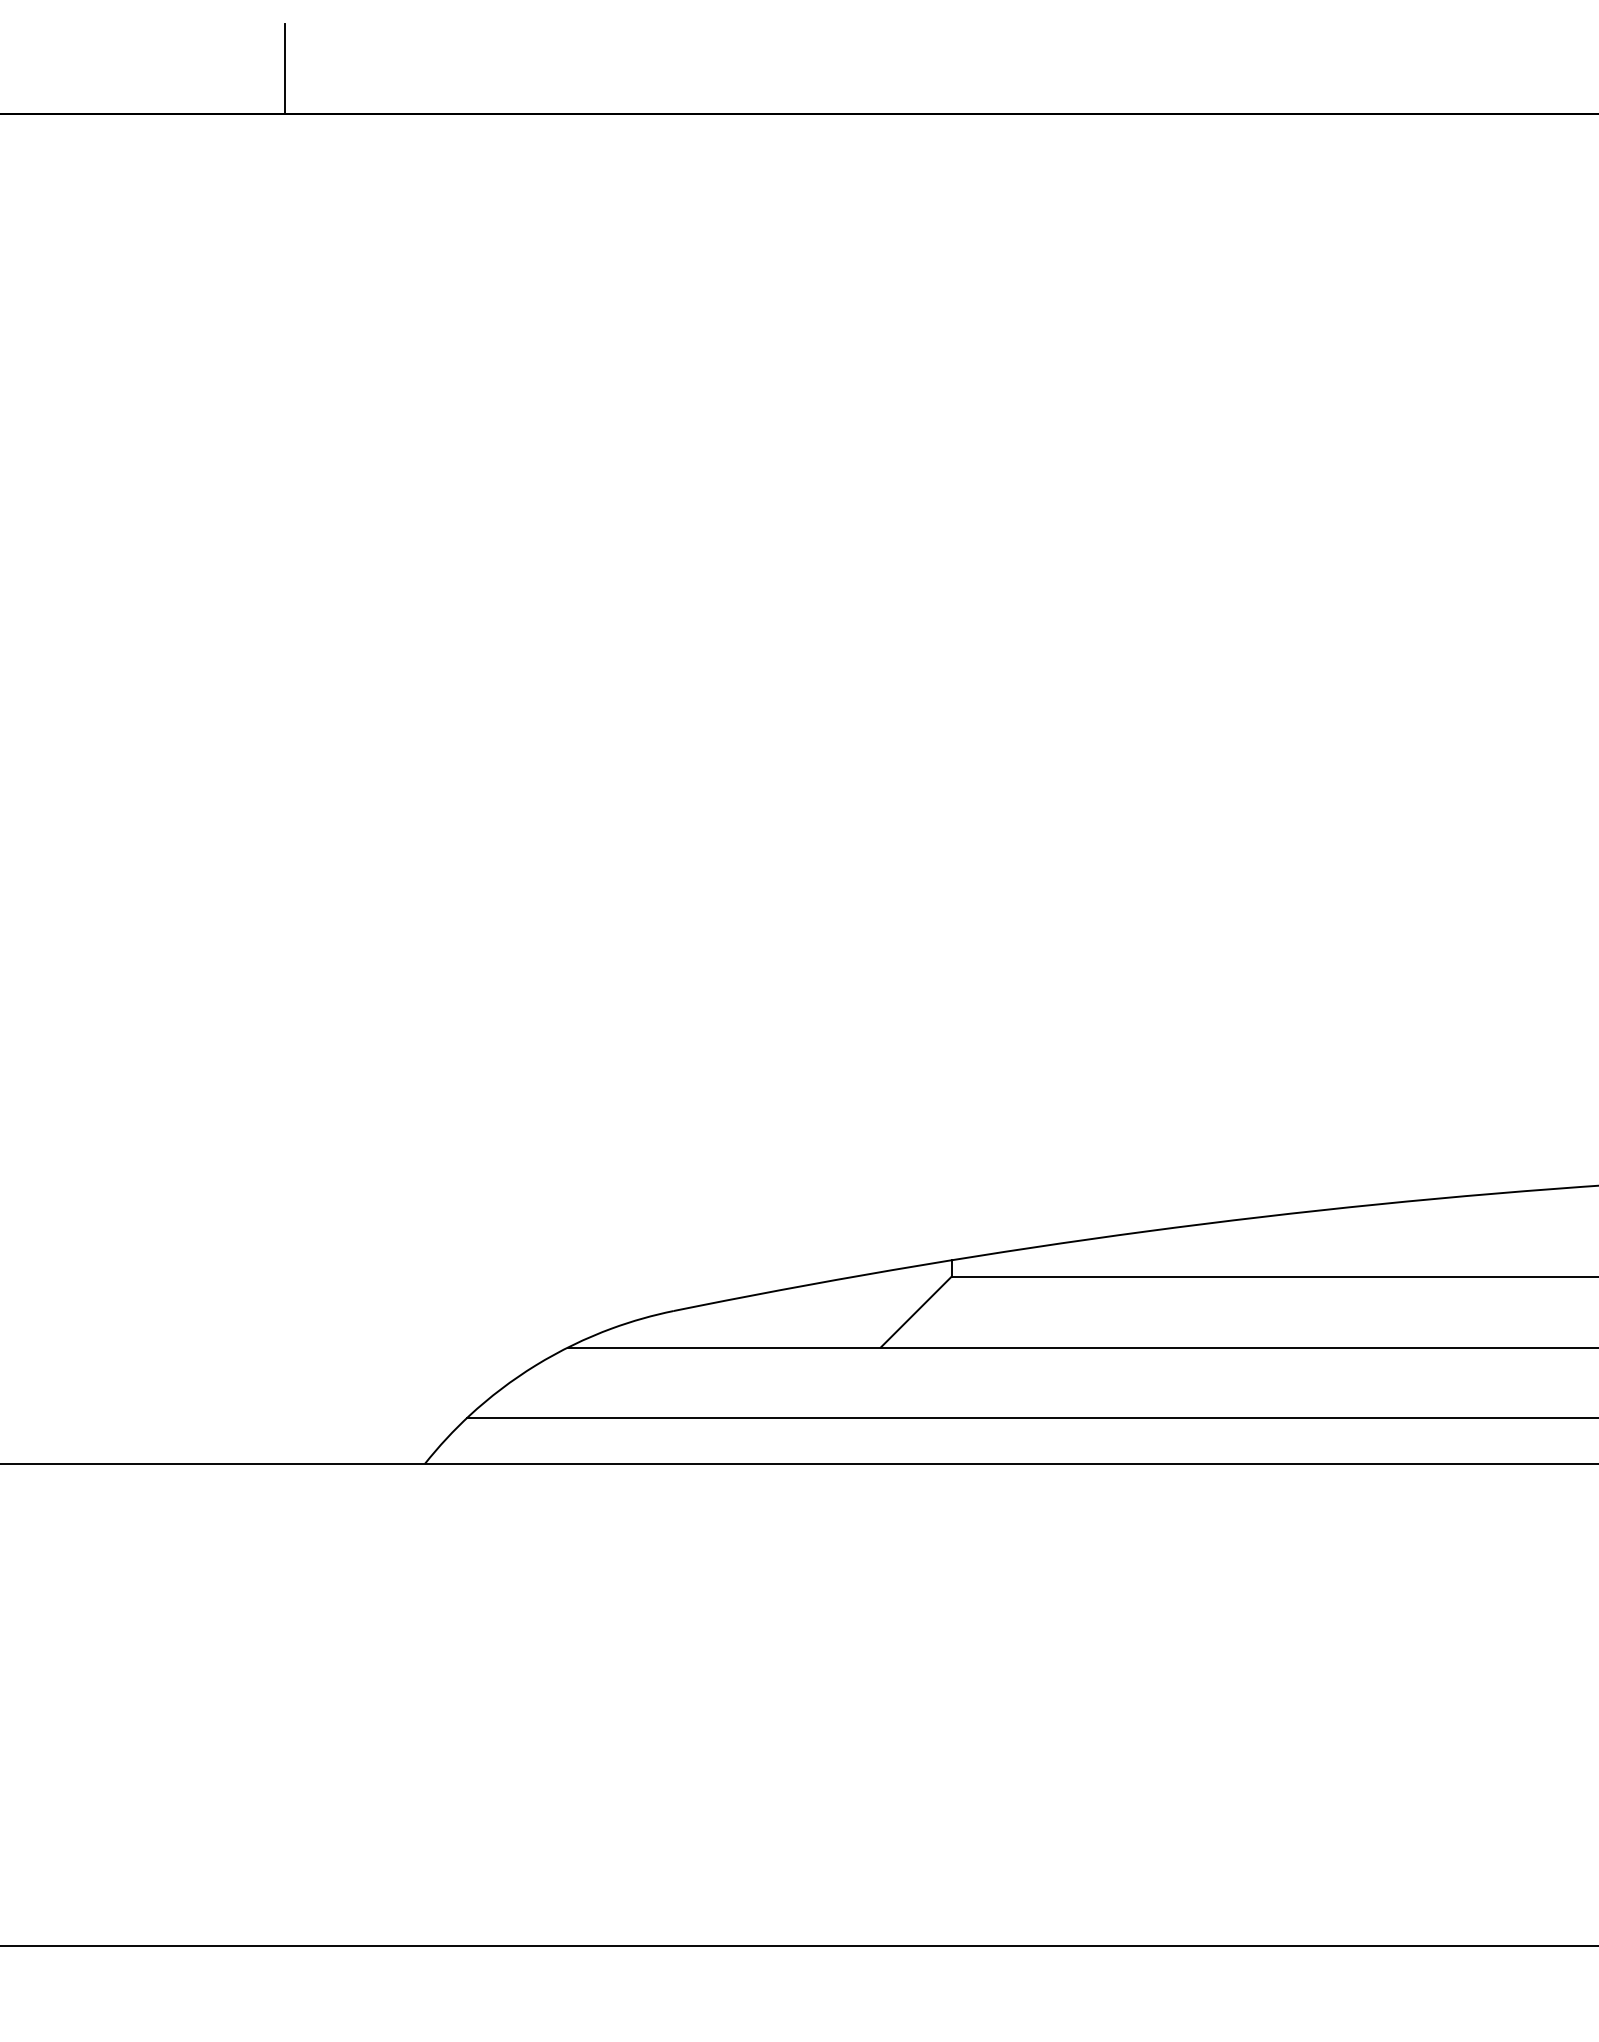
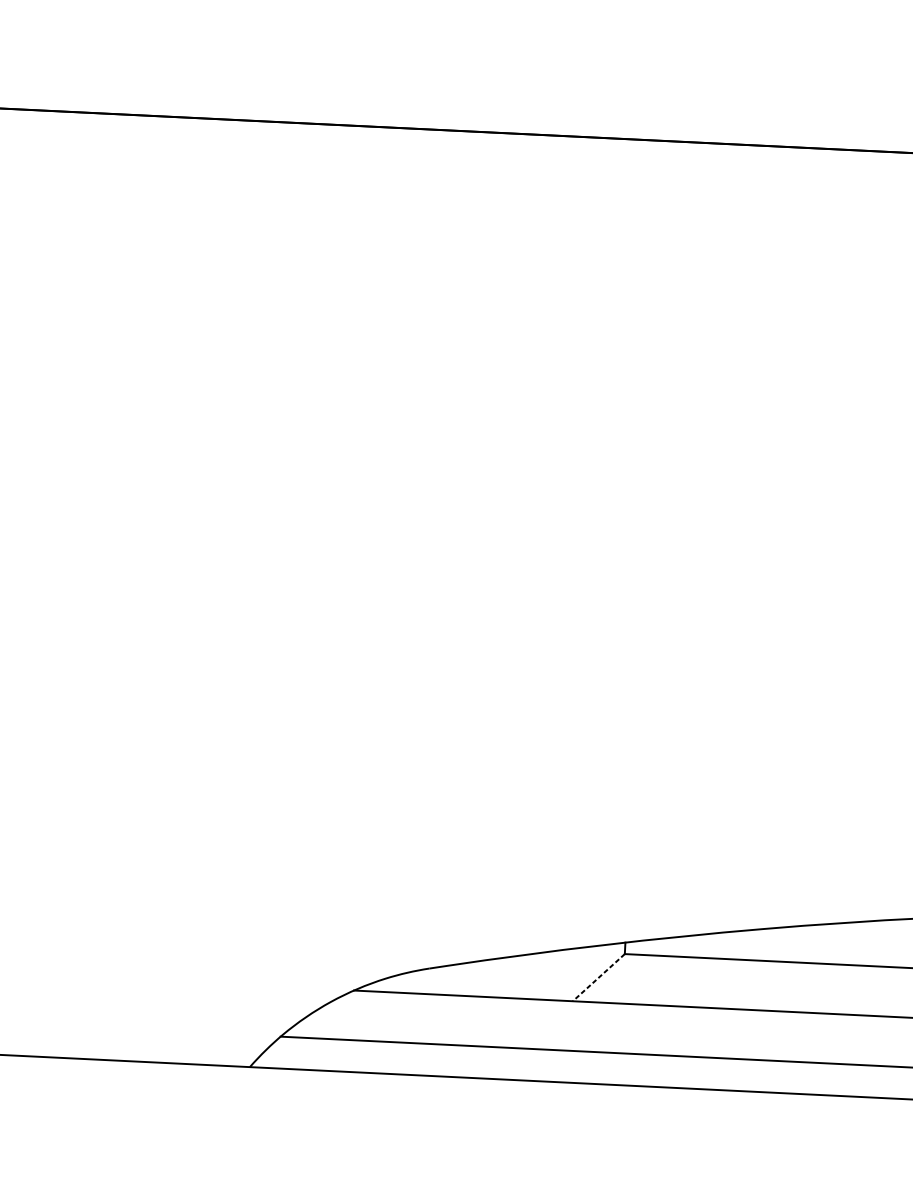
line: (285, 68) -> (200, 86), removed
line: (915, 1312) -> (598, 977), solid -> dashed

